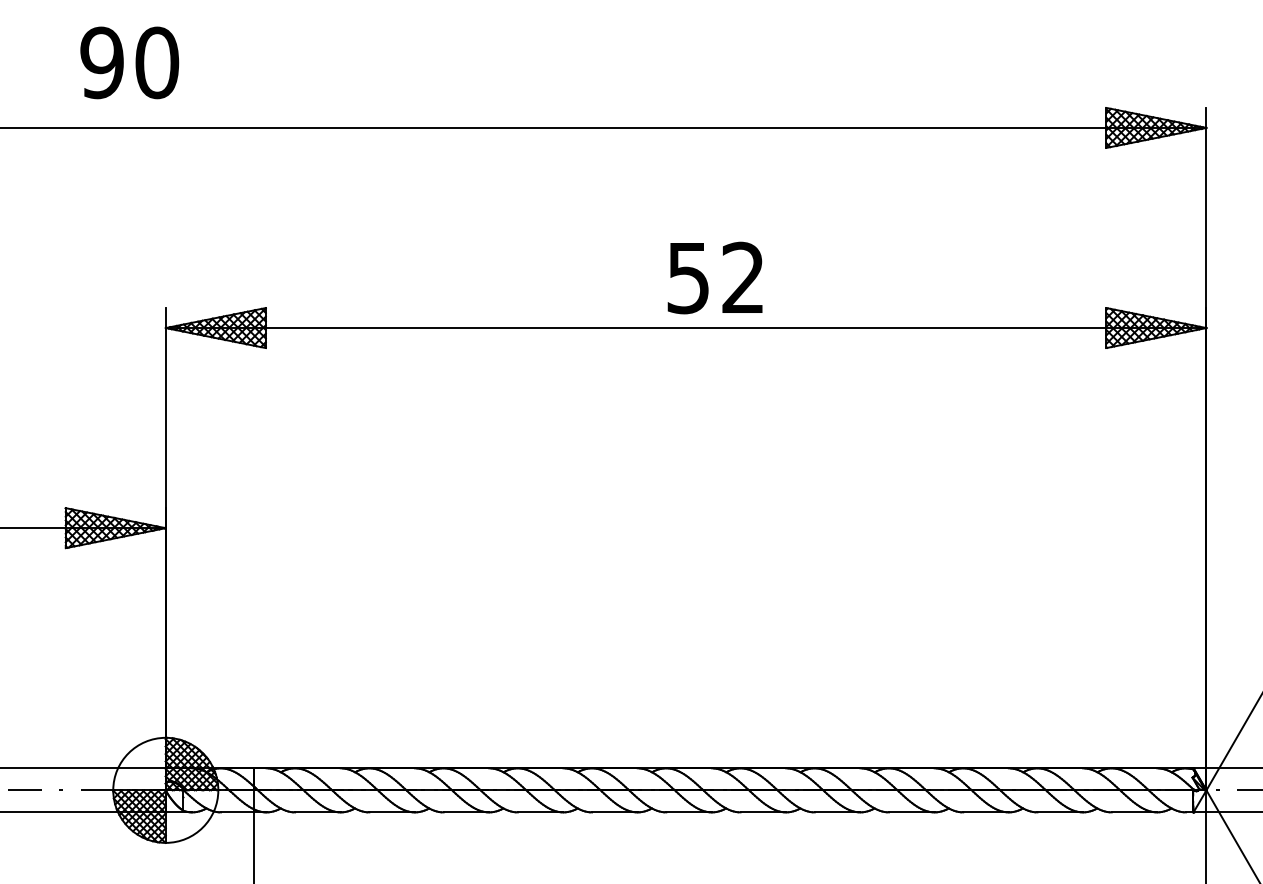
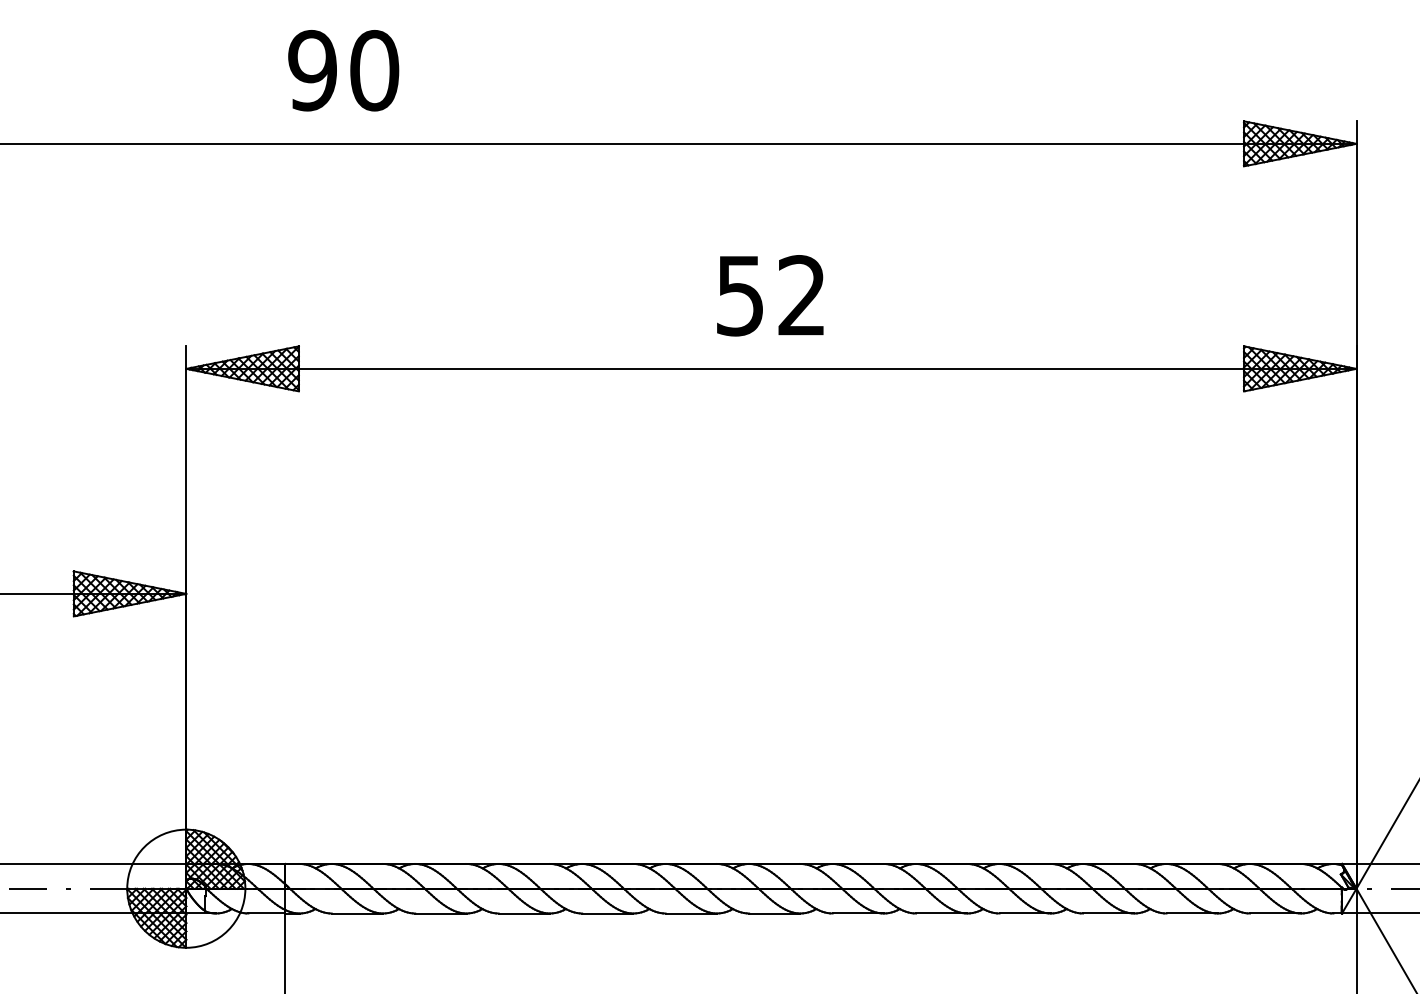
text: (129, 62) -> (343, 70), moved
text: (714, 277) -> (769, 295), moved

